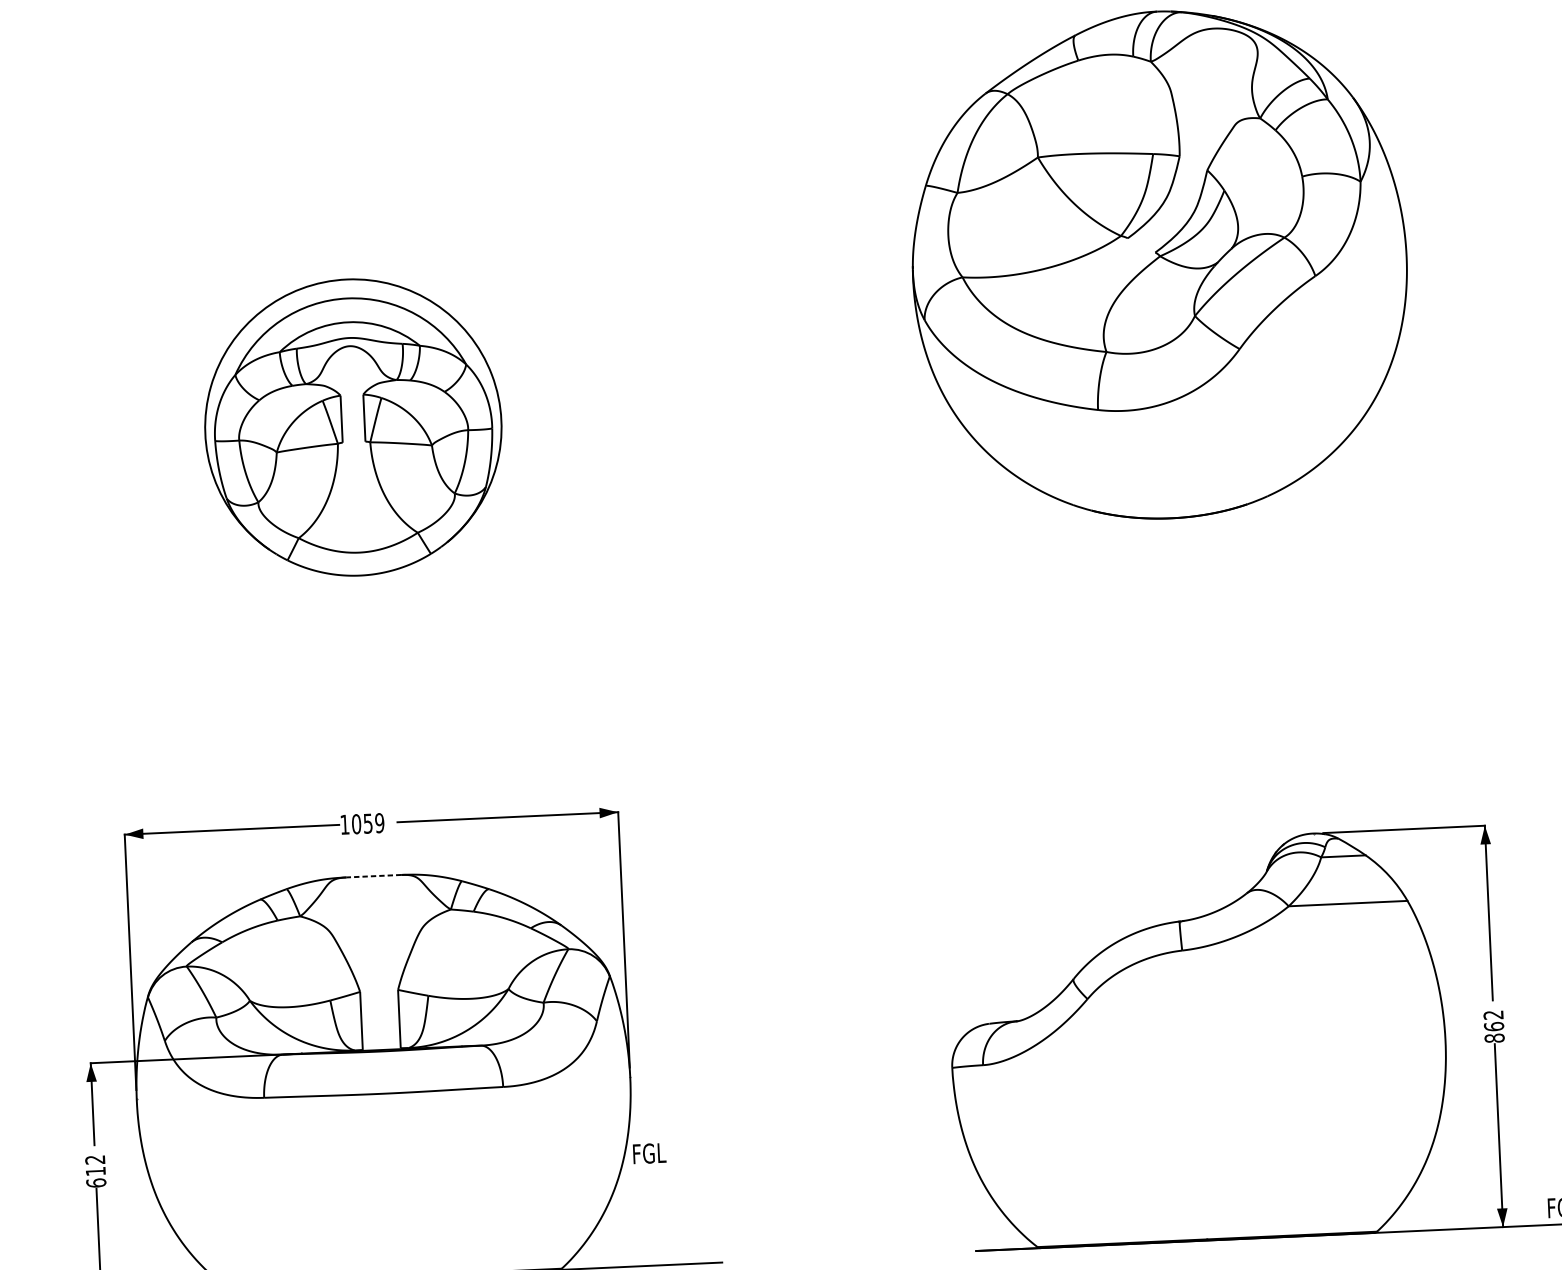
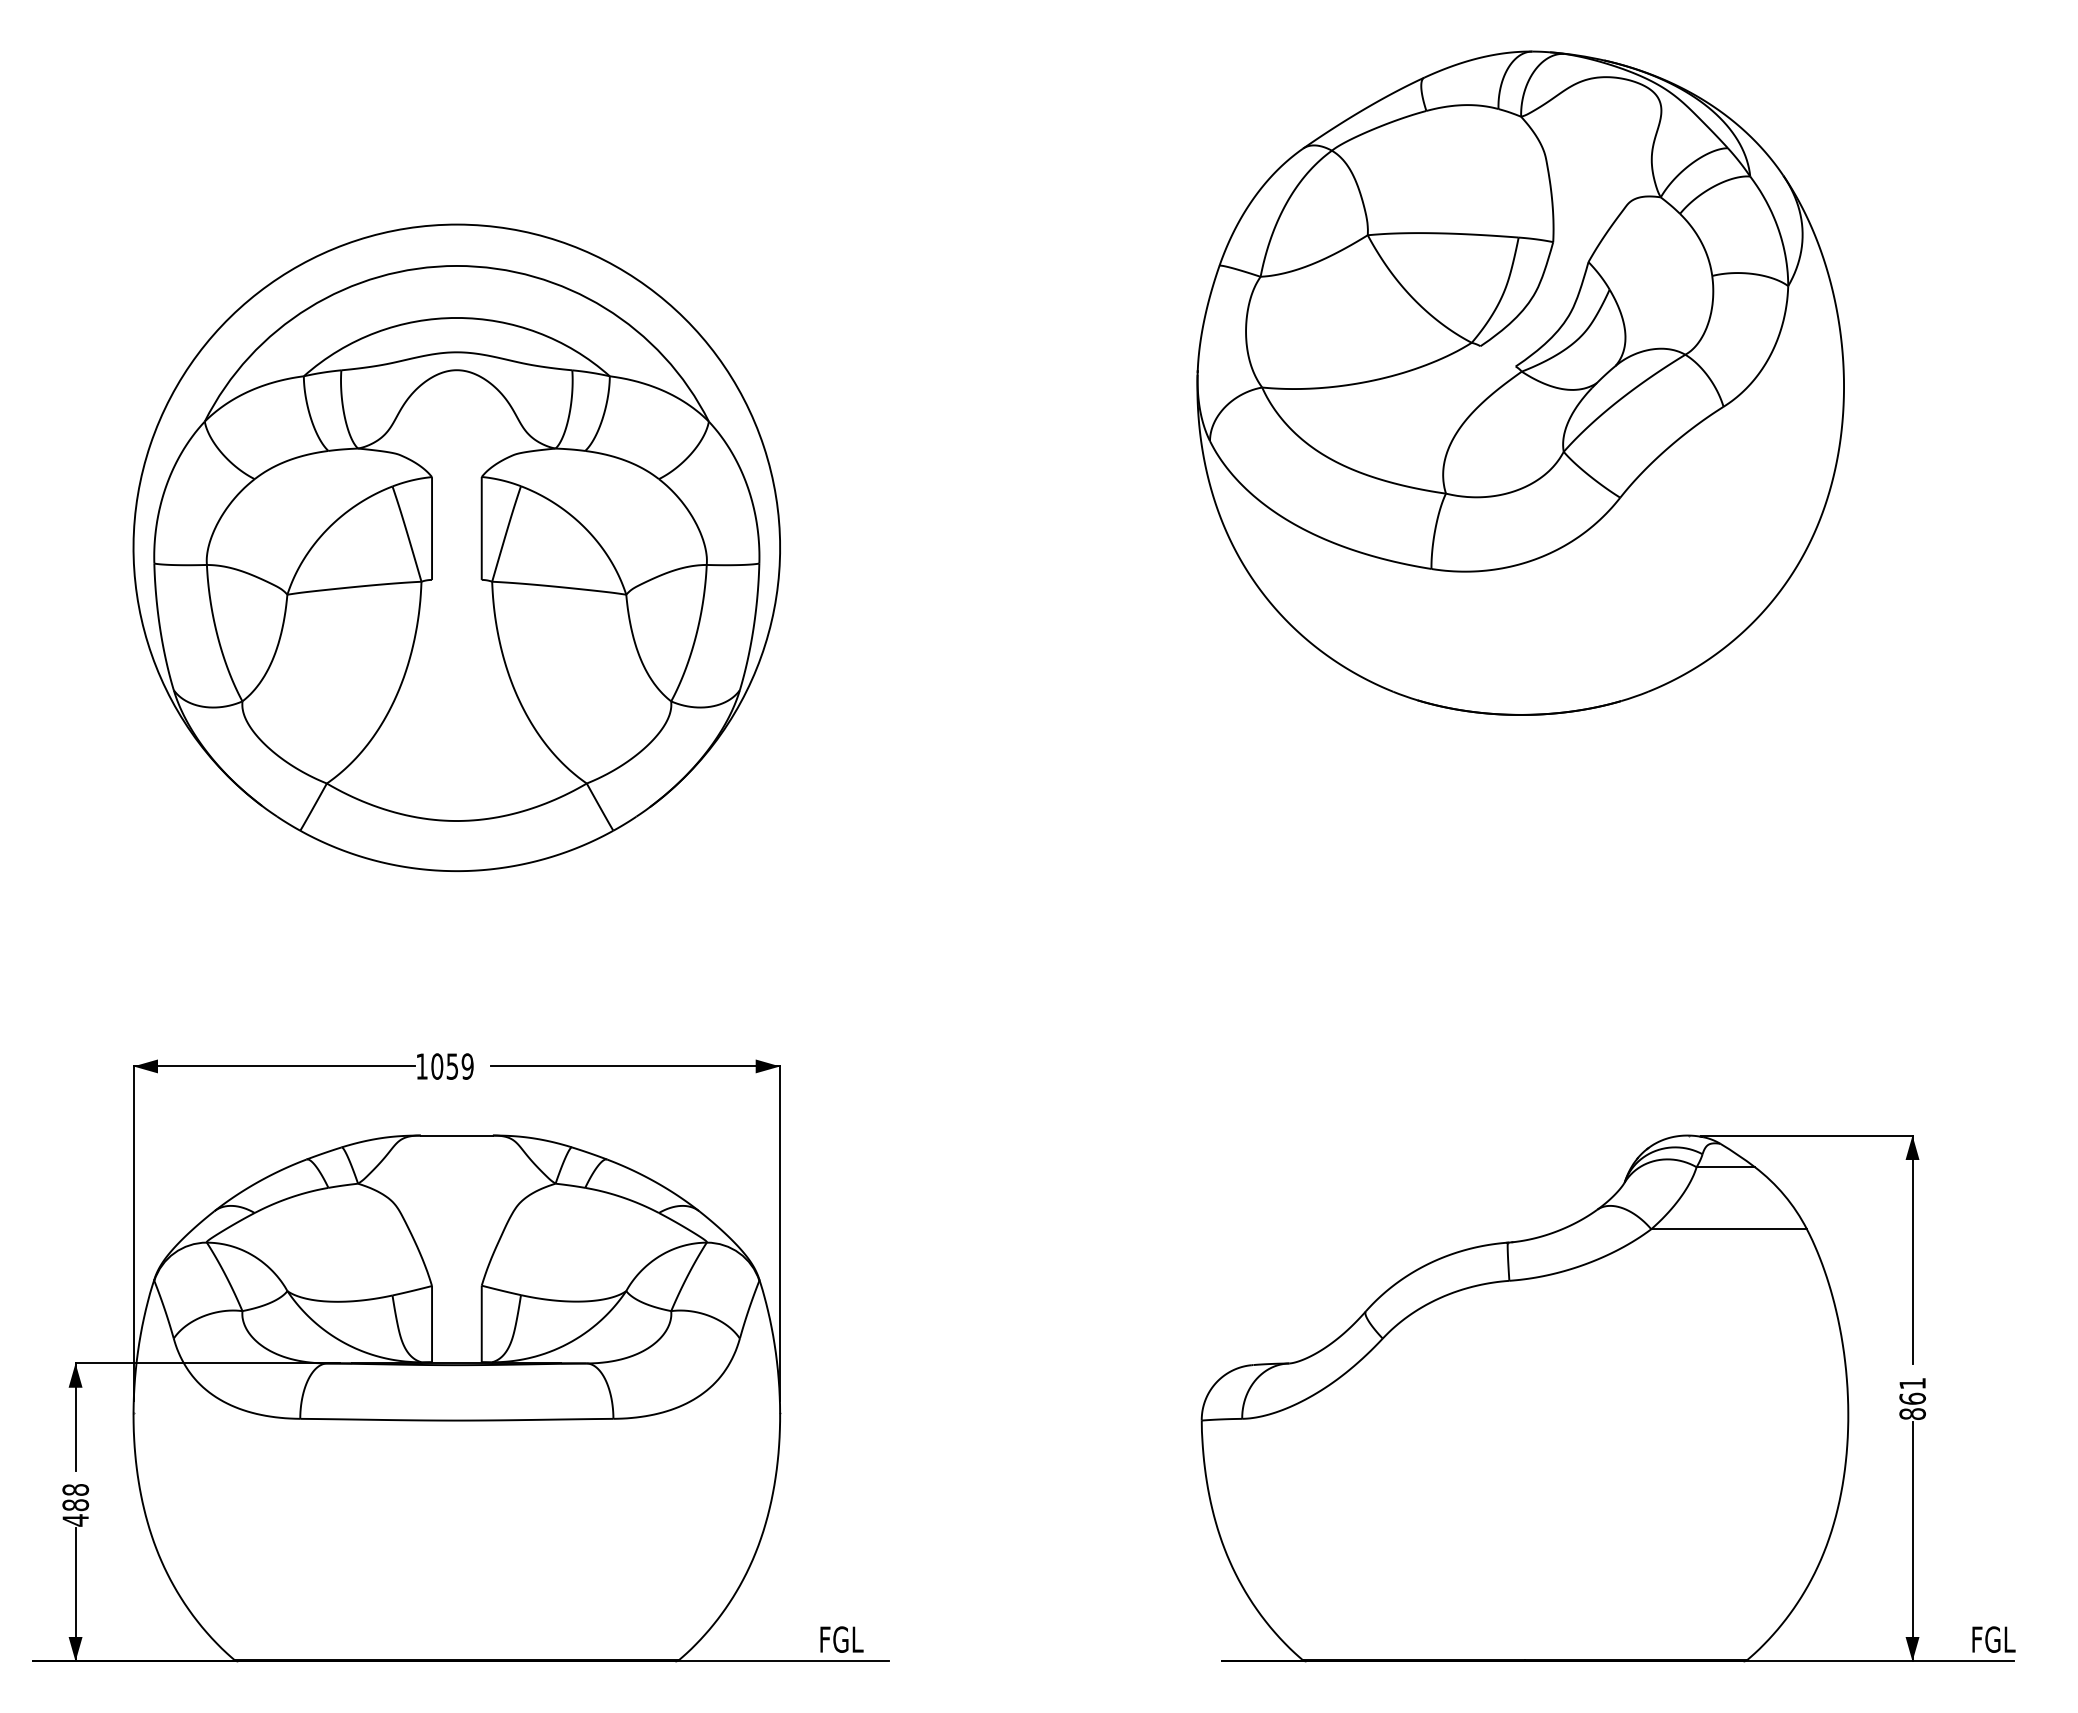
part: (353, 427) -> (456, 547), size x1.67
line: (373, 876) -> (456, 1135), dashed -> solid
text: (1493, 1014) -> (1912, 1383), 862 -> 861
text: (649, 1153) -> (841, 1639), moved
text: (95, 1171) -> (75, 1505), 612 -> 488

